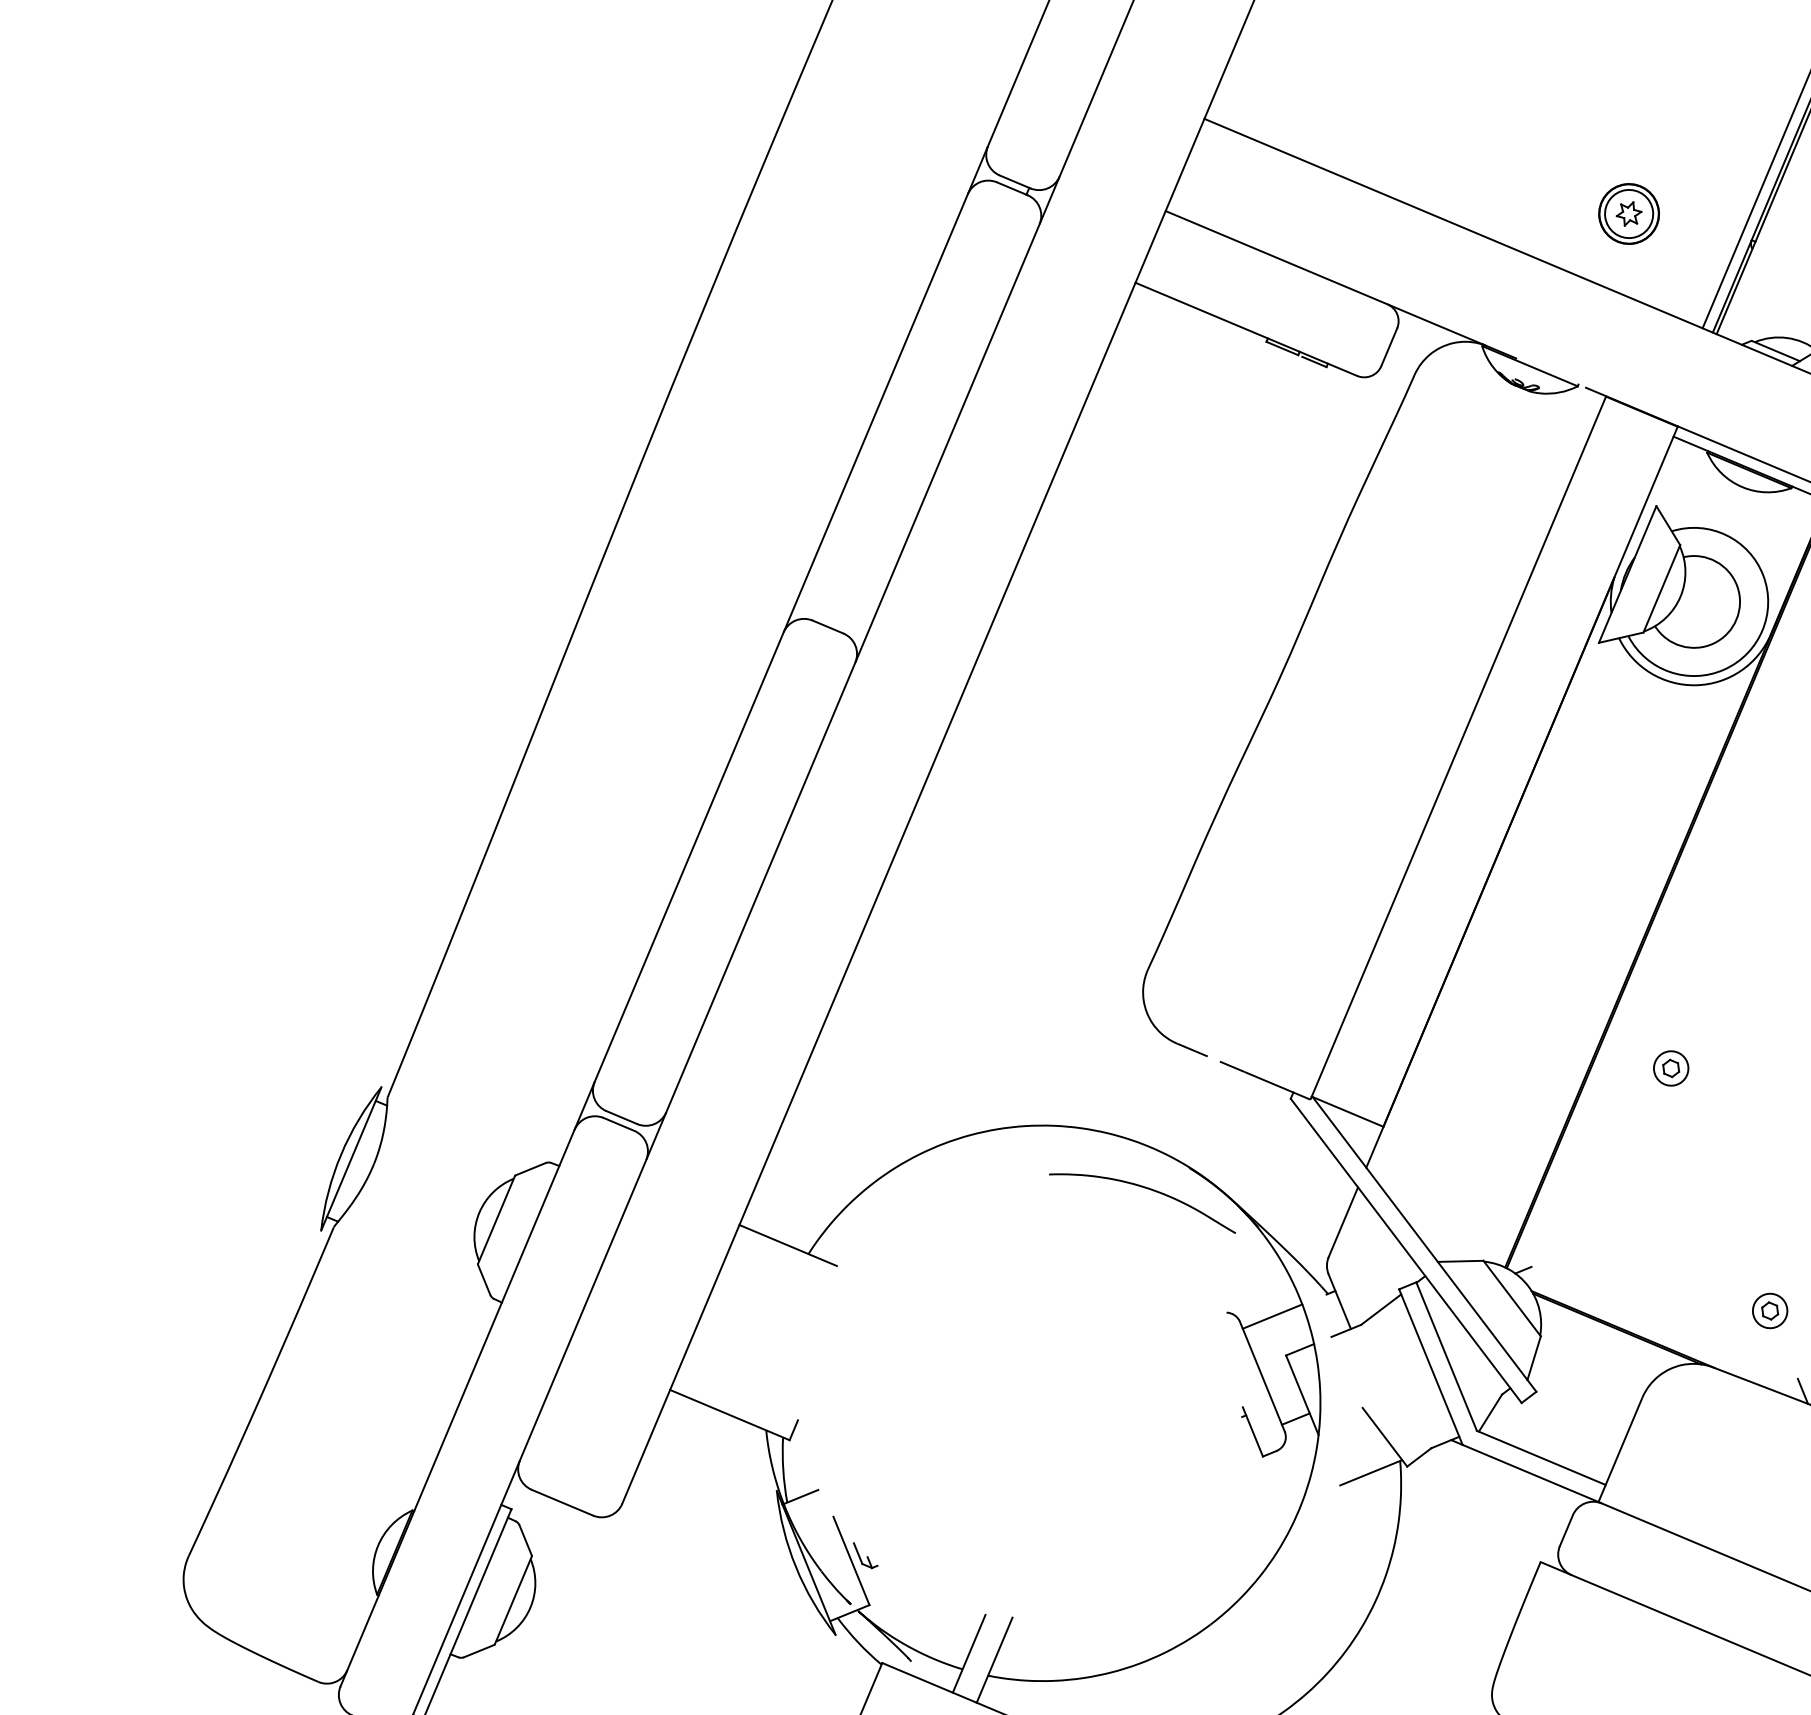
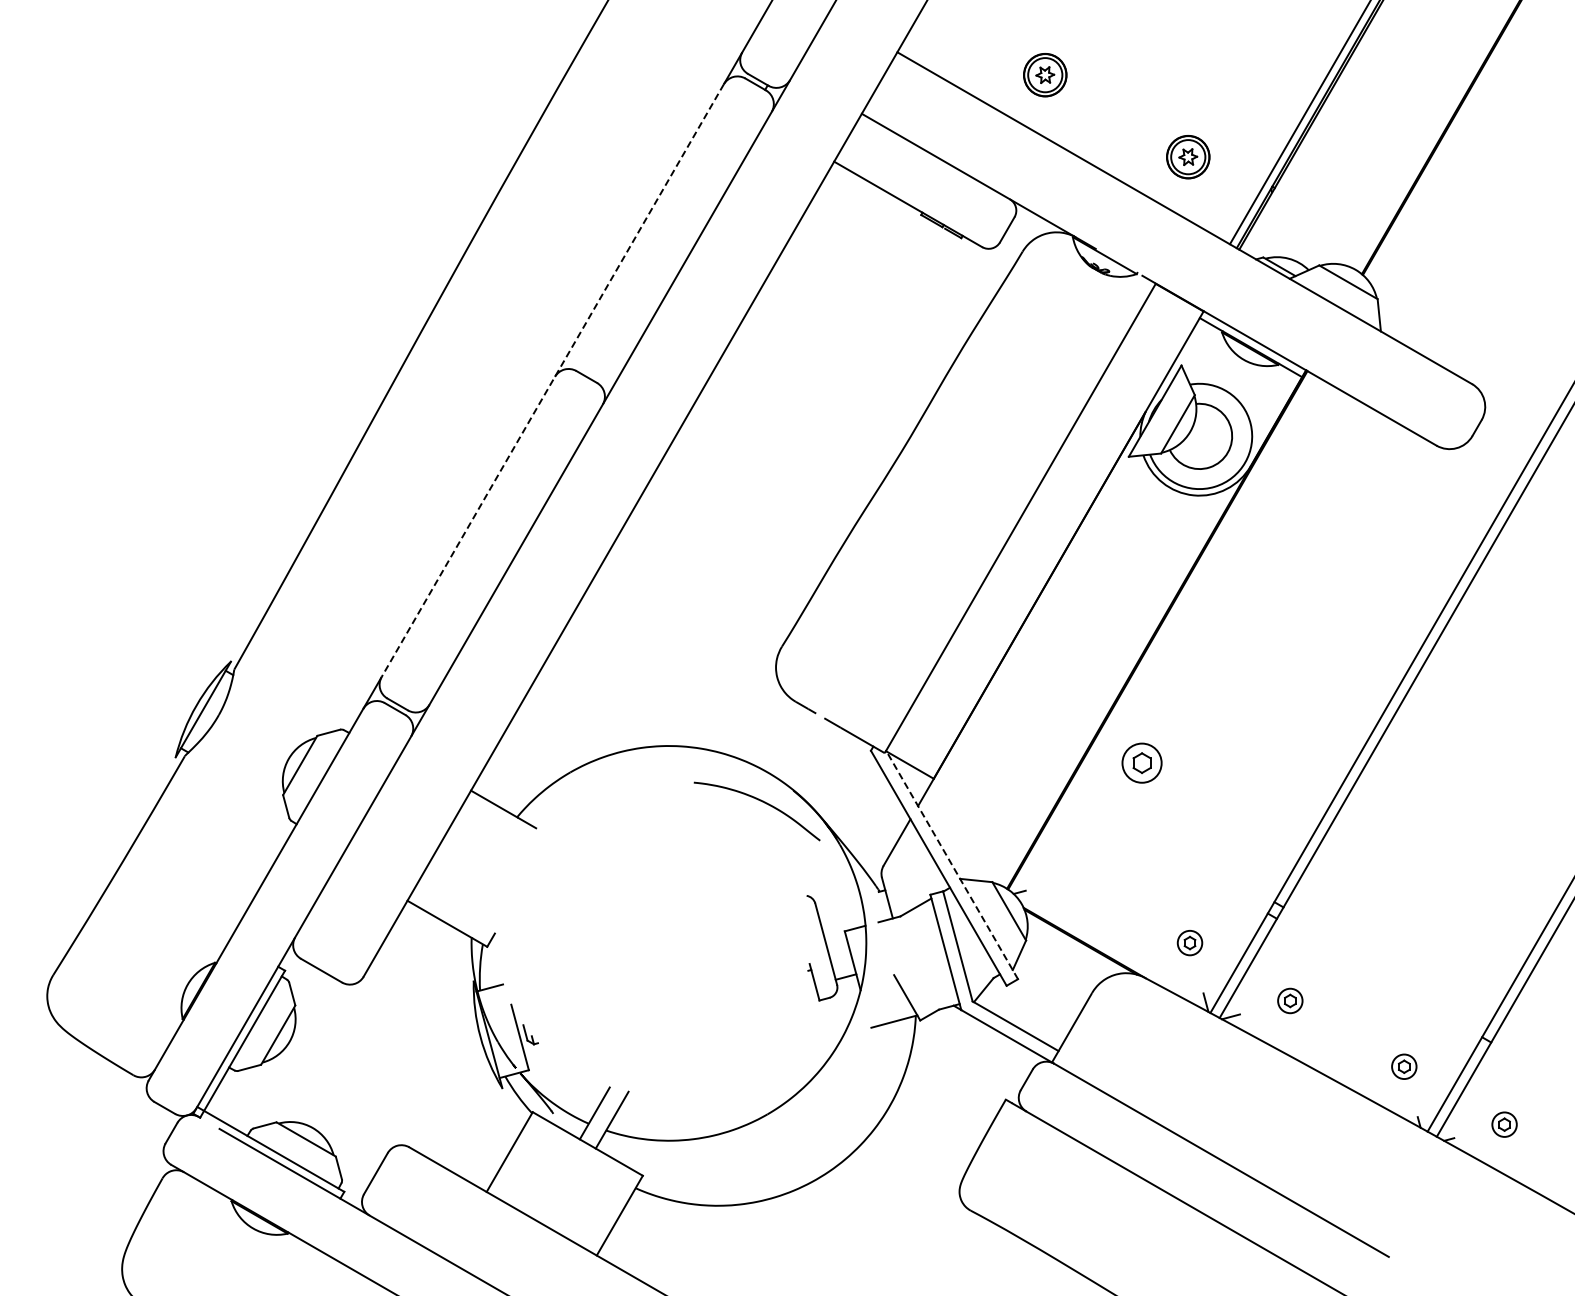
part: (1415, 125) -> (1045, 75), added
line: (780, 639) -> (552, 381), solid -> dashed
part: (1670, 1068) -> (1141, 763), size x1.6
line: (1424, 1243) -> (952, 864), solid -> dashed
line: (1272, 1316) -> (838, 902), removed

